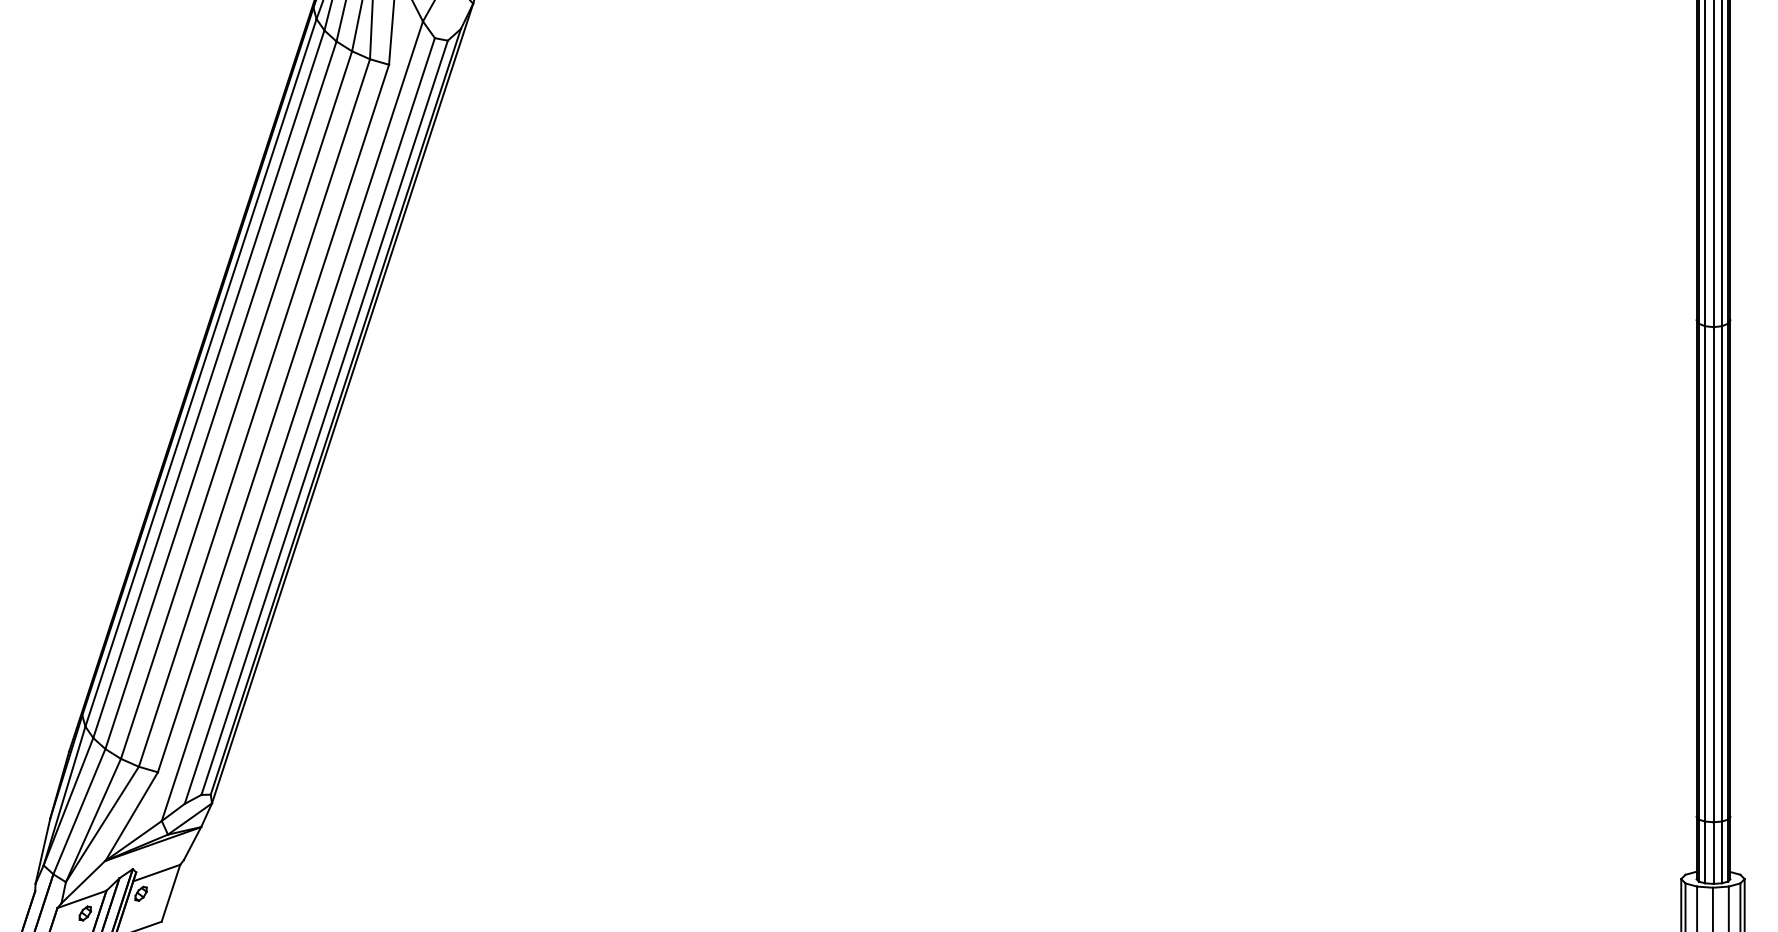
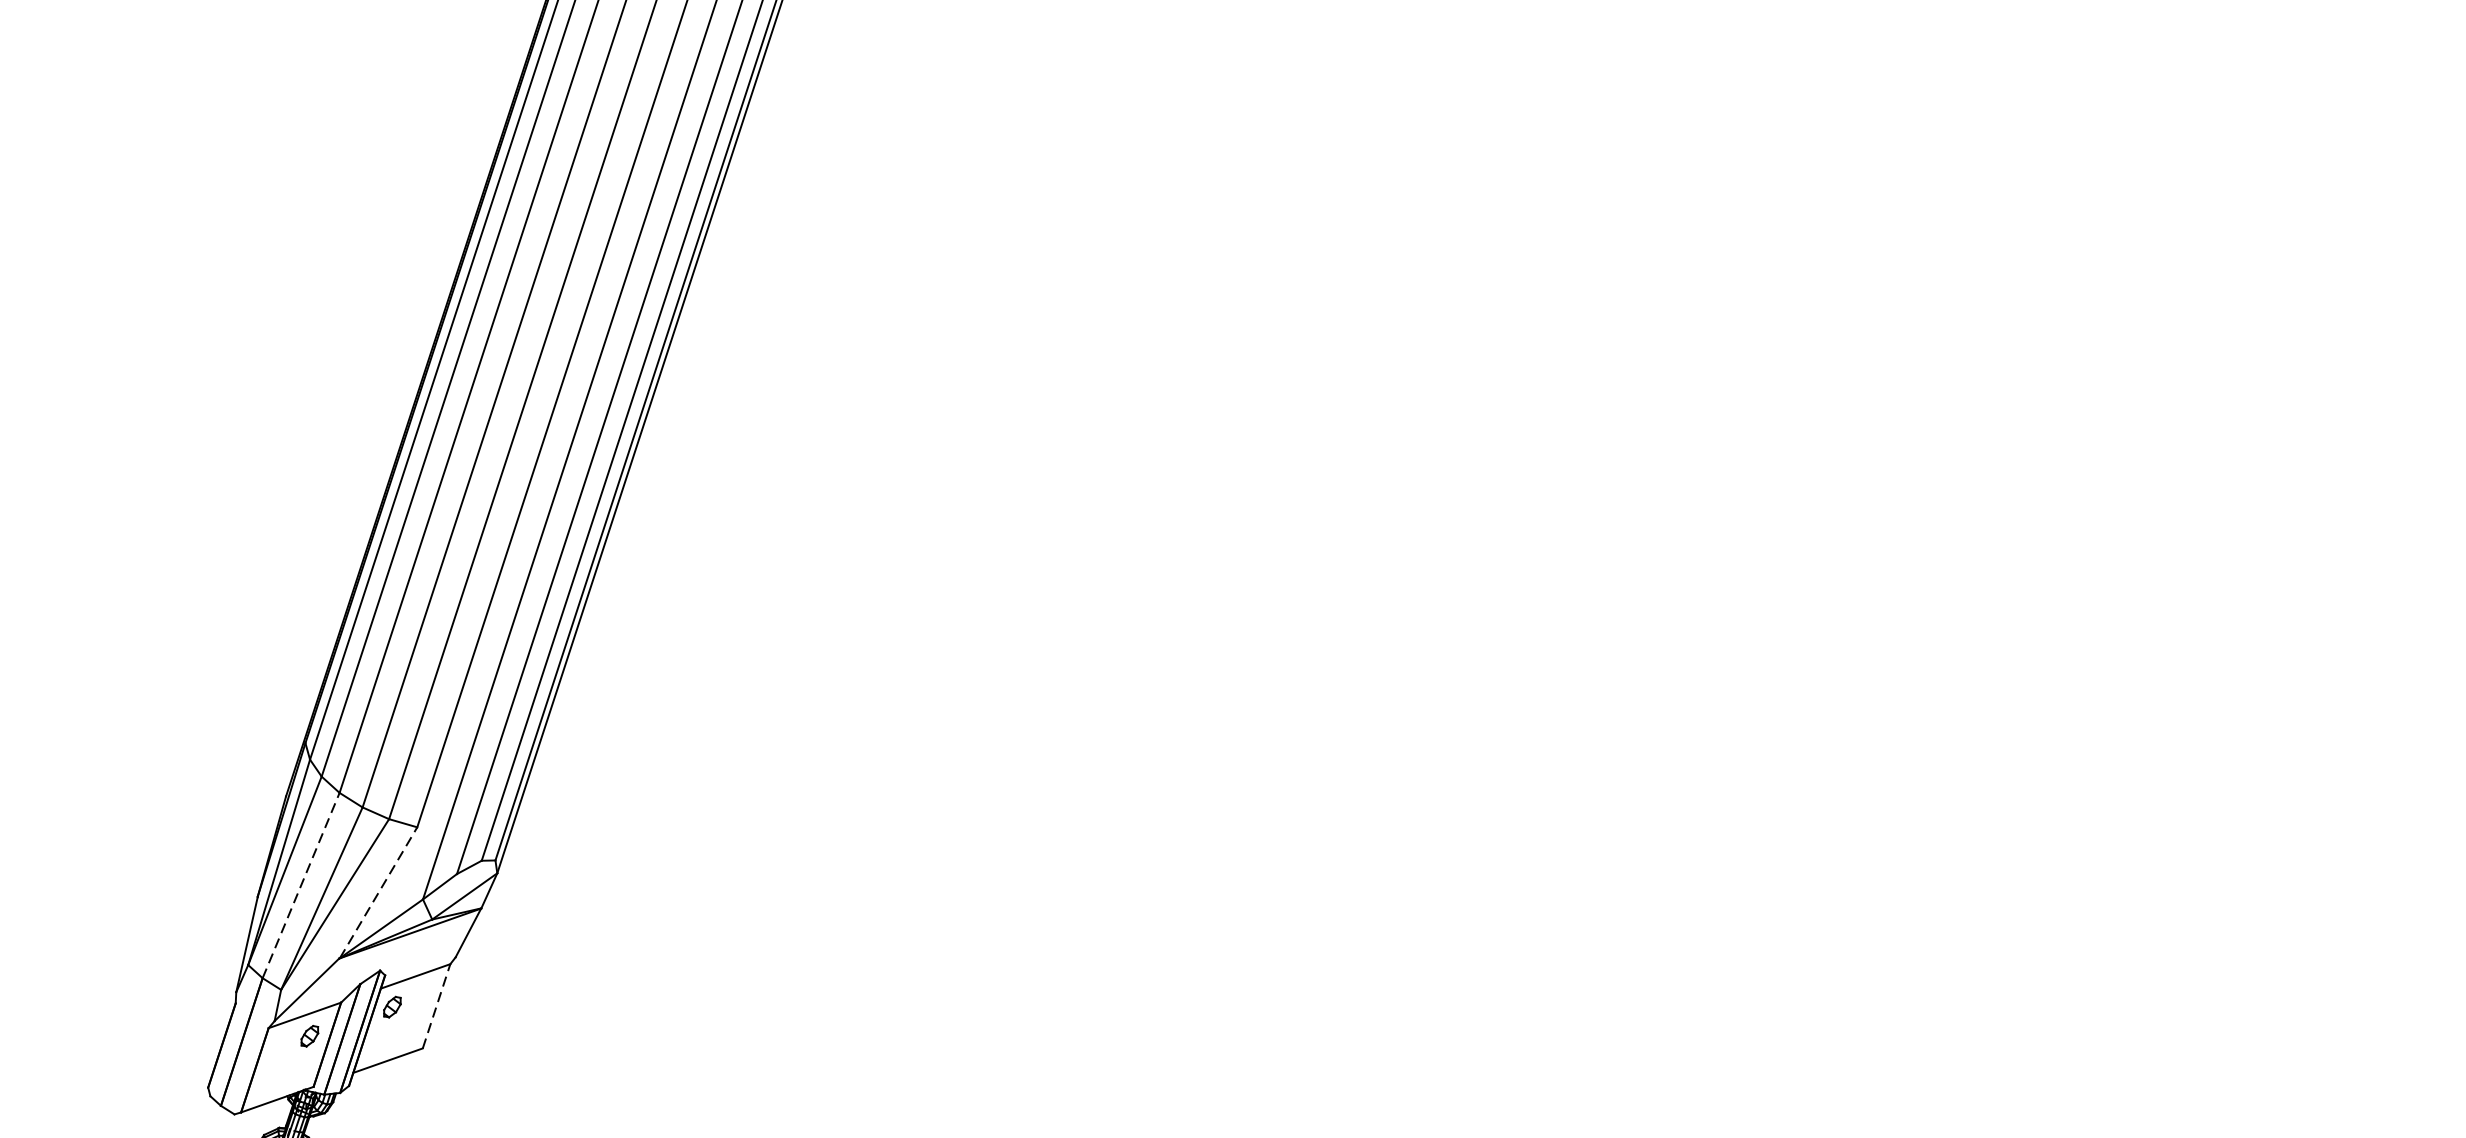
line: (79, 811) -> (301, 885), solid -> dashed
line: (132, 816) -> (379, 892), solid -> dashed
line: (170, 893) -> (435, 1006), solid -> dashed

